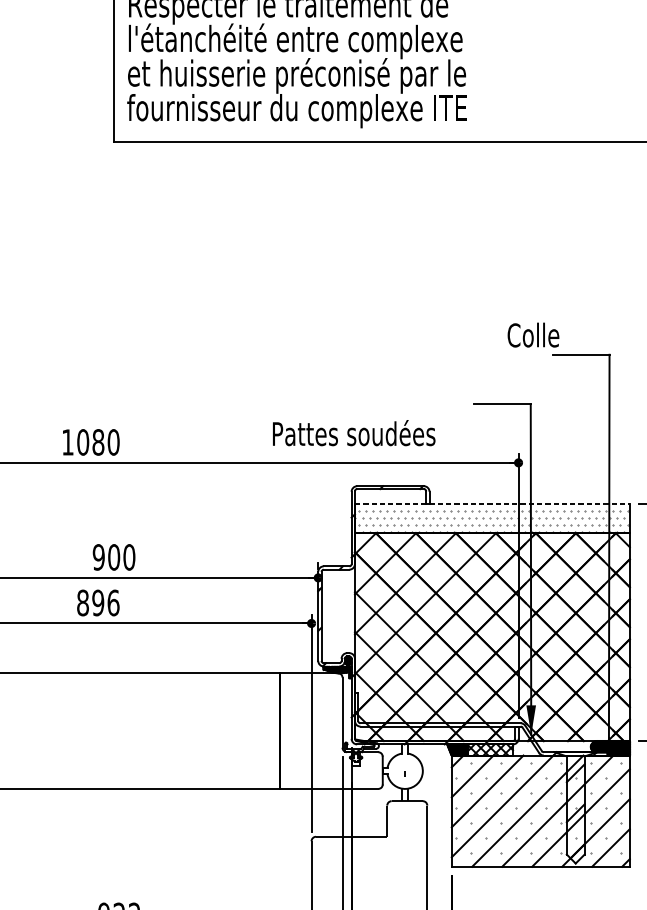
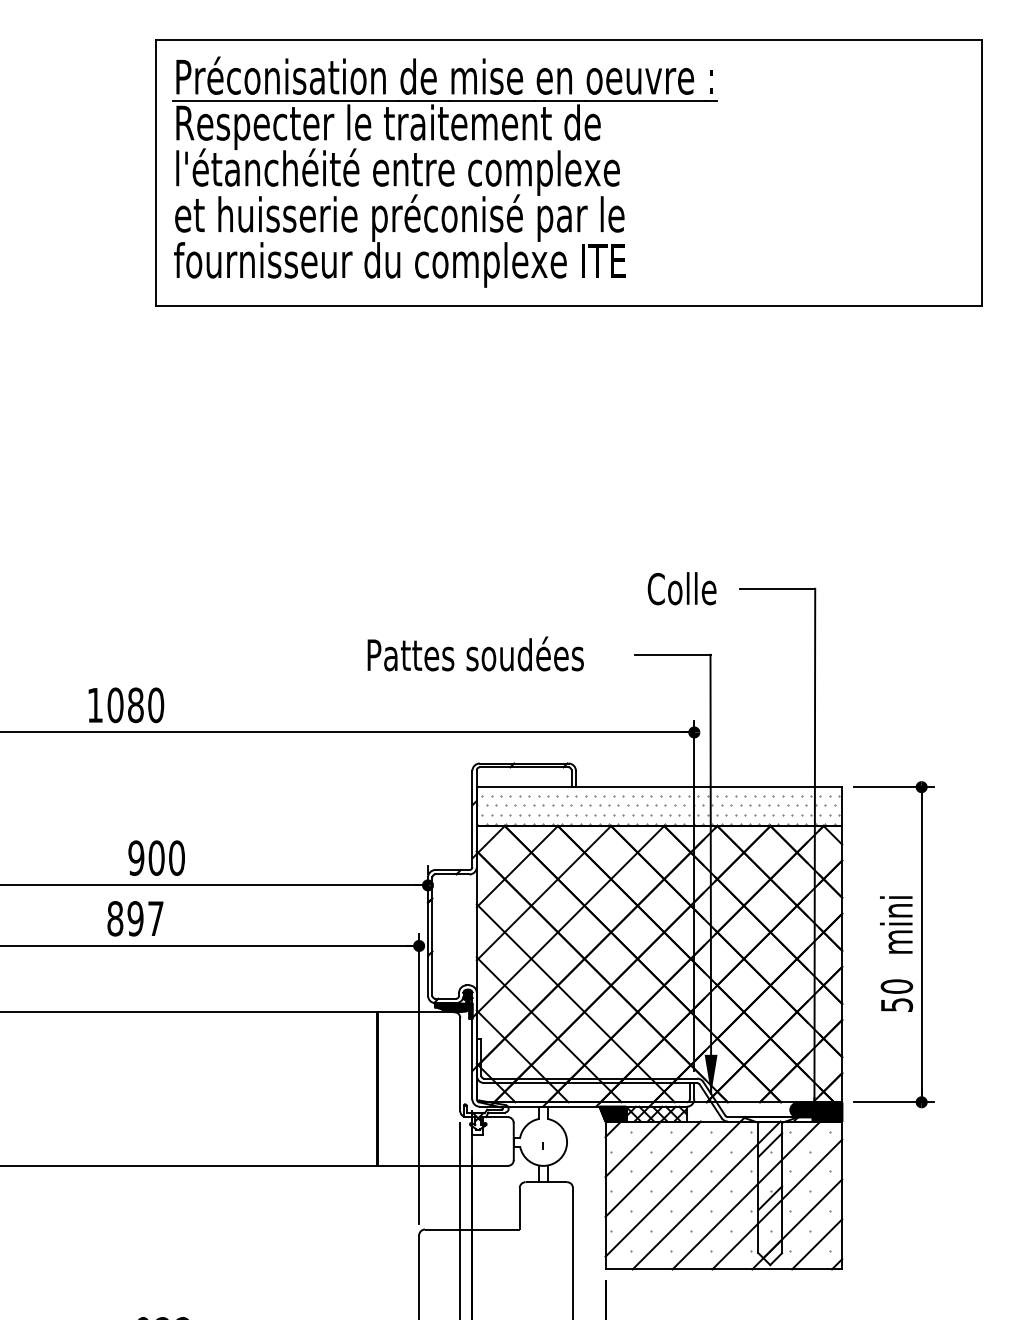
text: (533, 334) -> (681, 588), moved
text: (353, 432) -> (475, 653), moved
line: (492, 504) -> (659, 787), dashed -> solid
text: (113, 602) -> (156, 918), 896 -> 897

